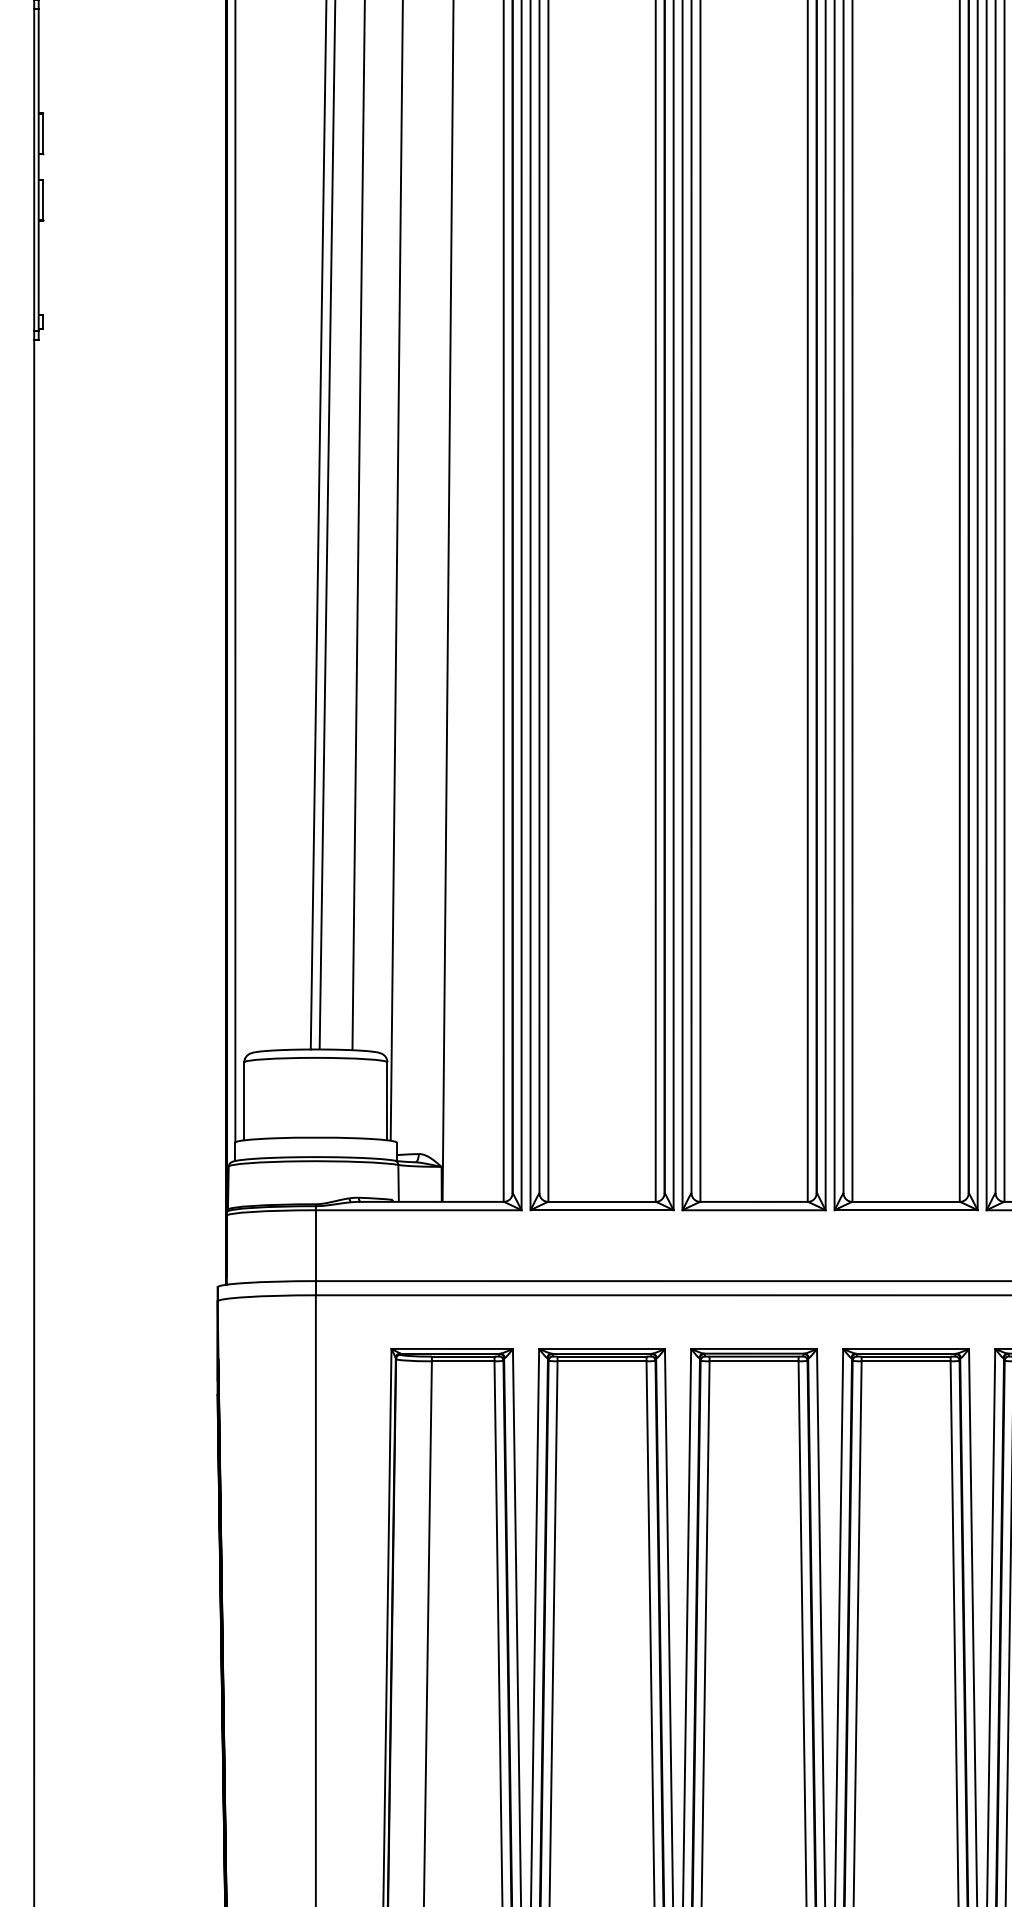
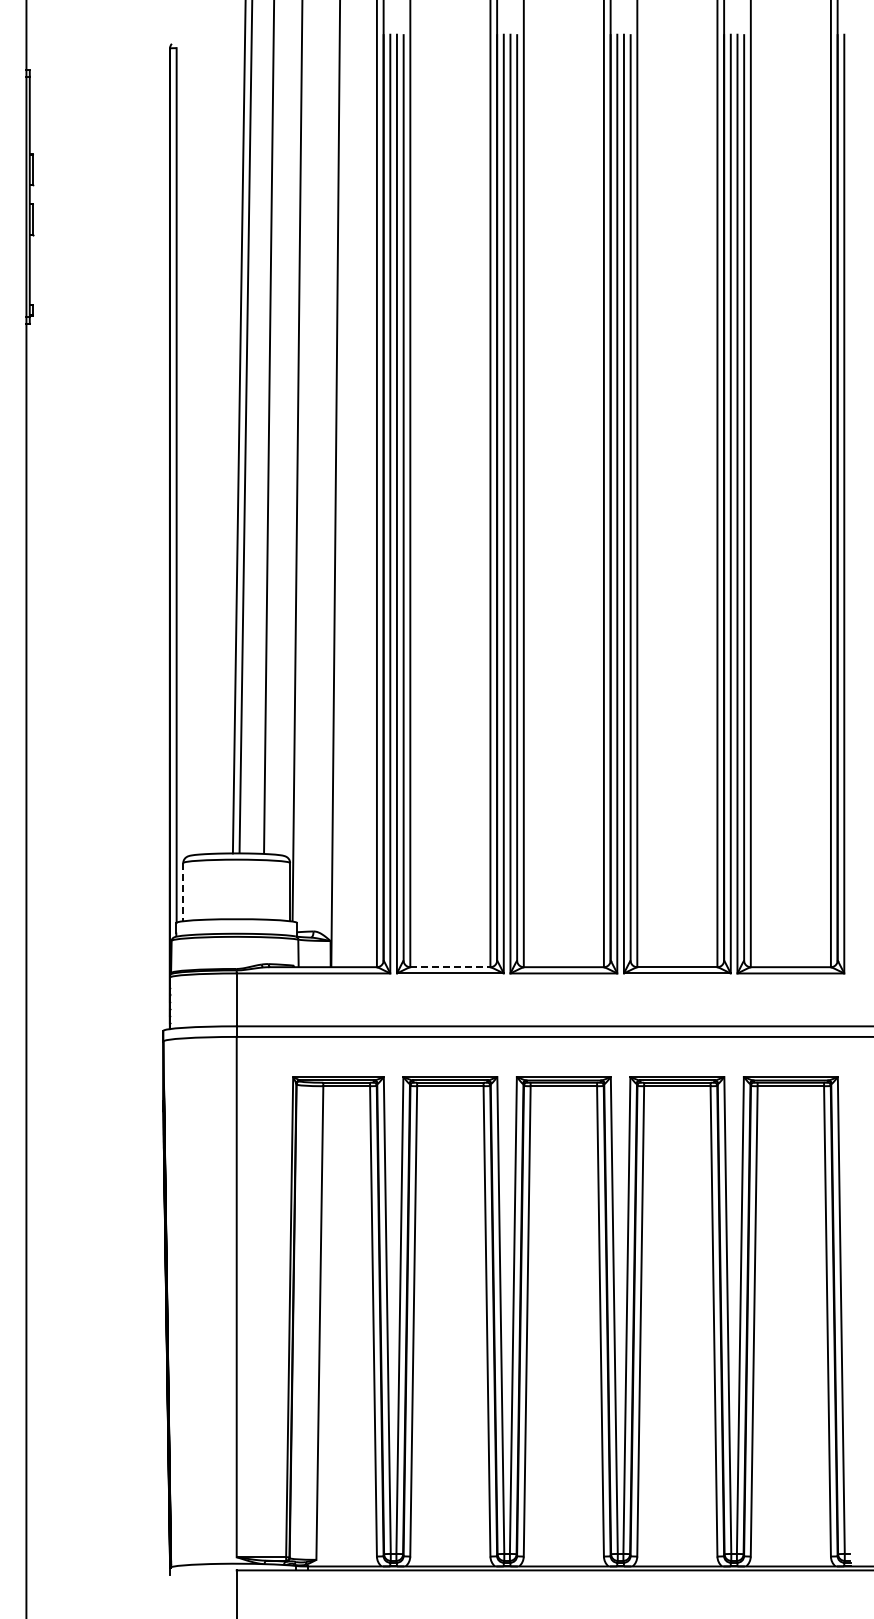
line: (244, 1101) -> (183, 892), solid -> dashed
line: (602, 1202) -> (450, 967), solid -> dashed

